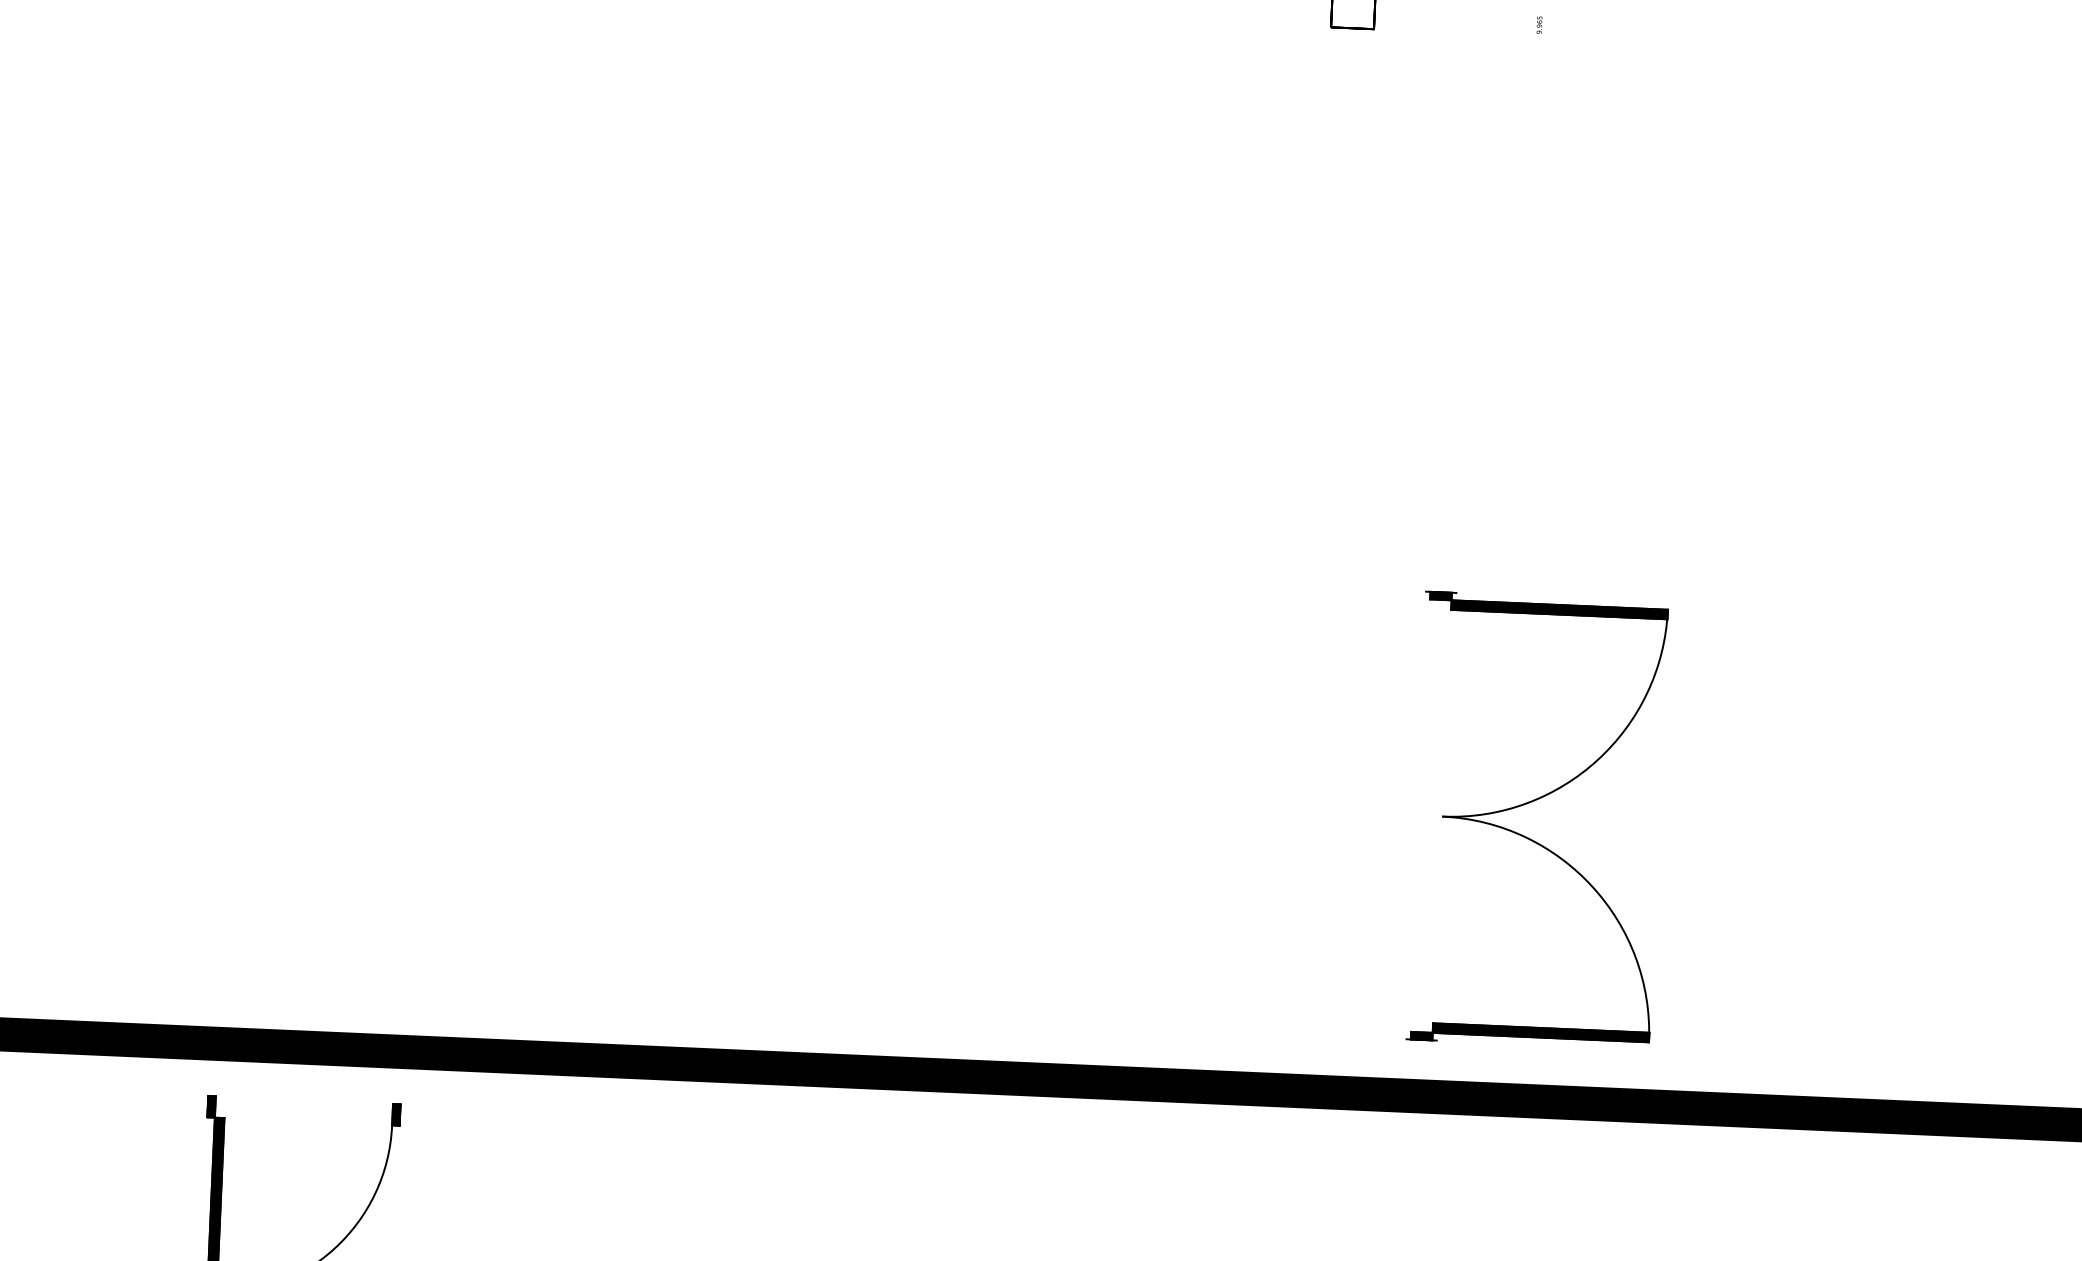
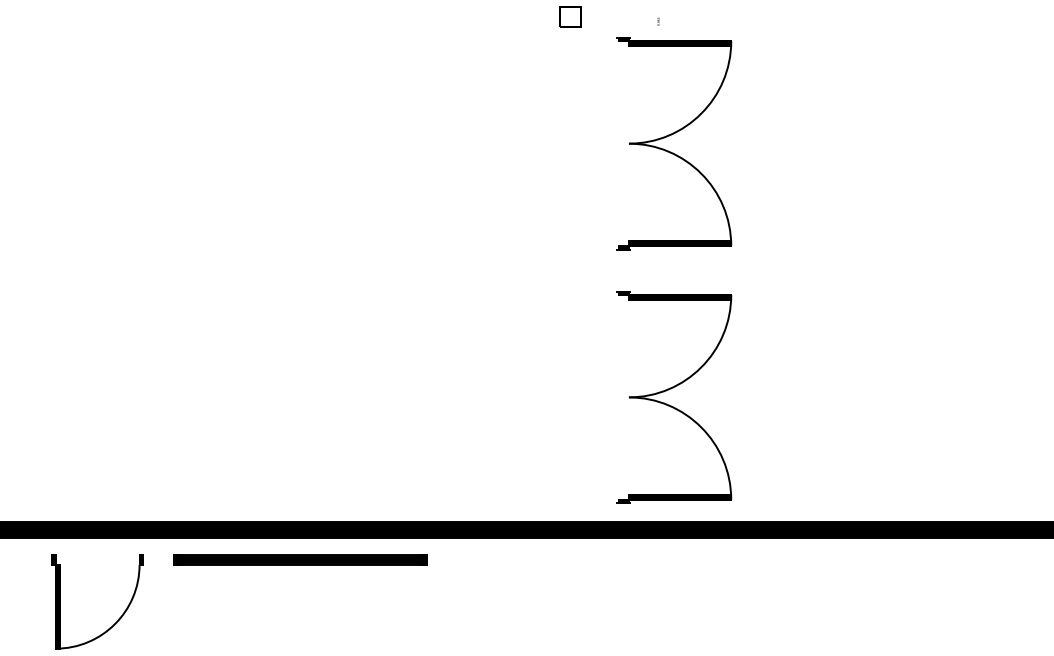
part: (1556, 266) -> (671, 135), added
part: (732, 1128) -> (300, 559), added

